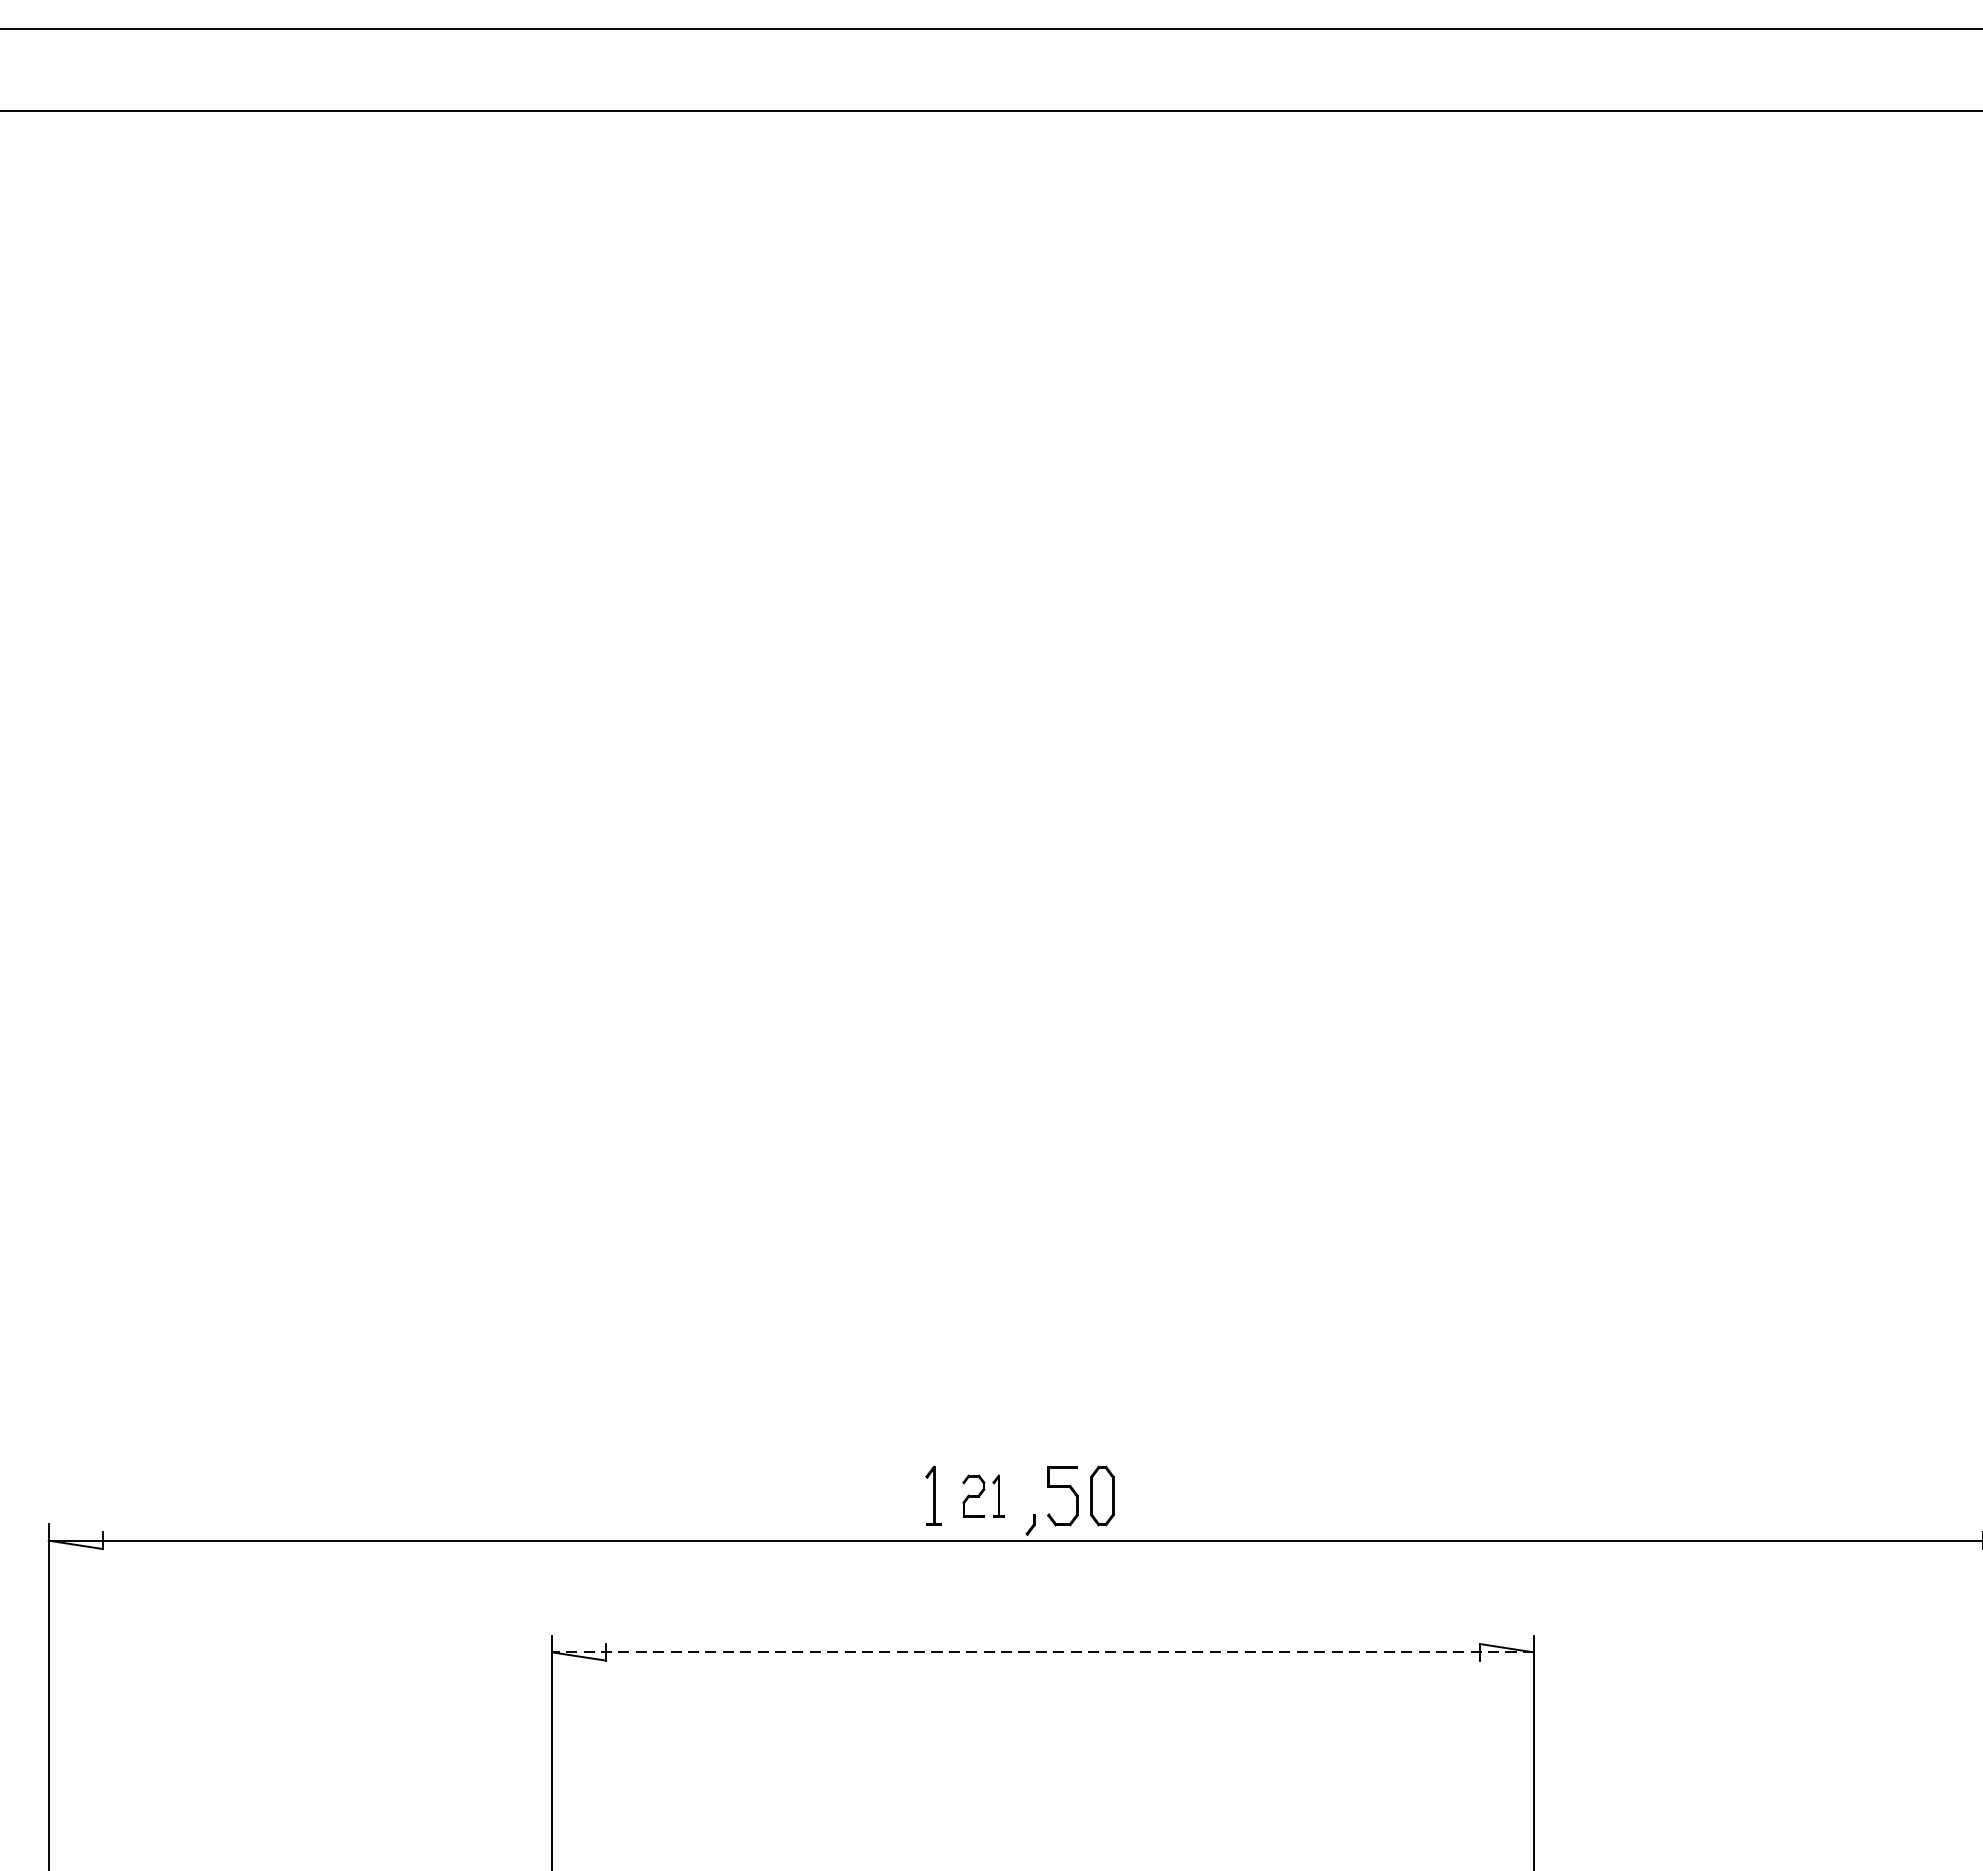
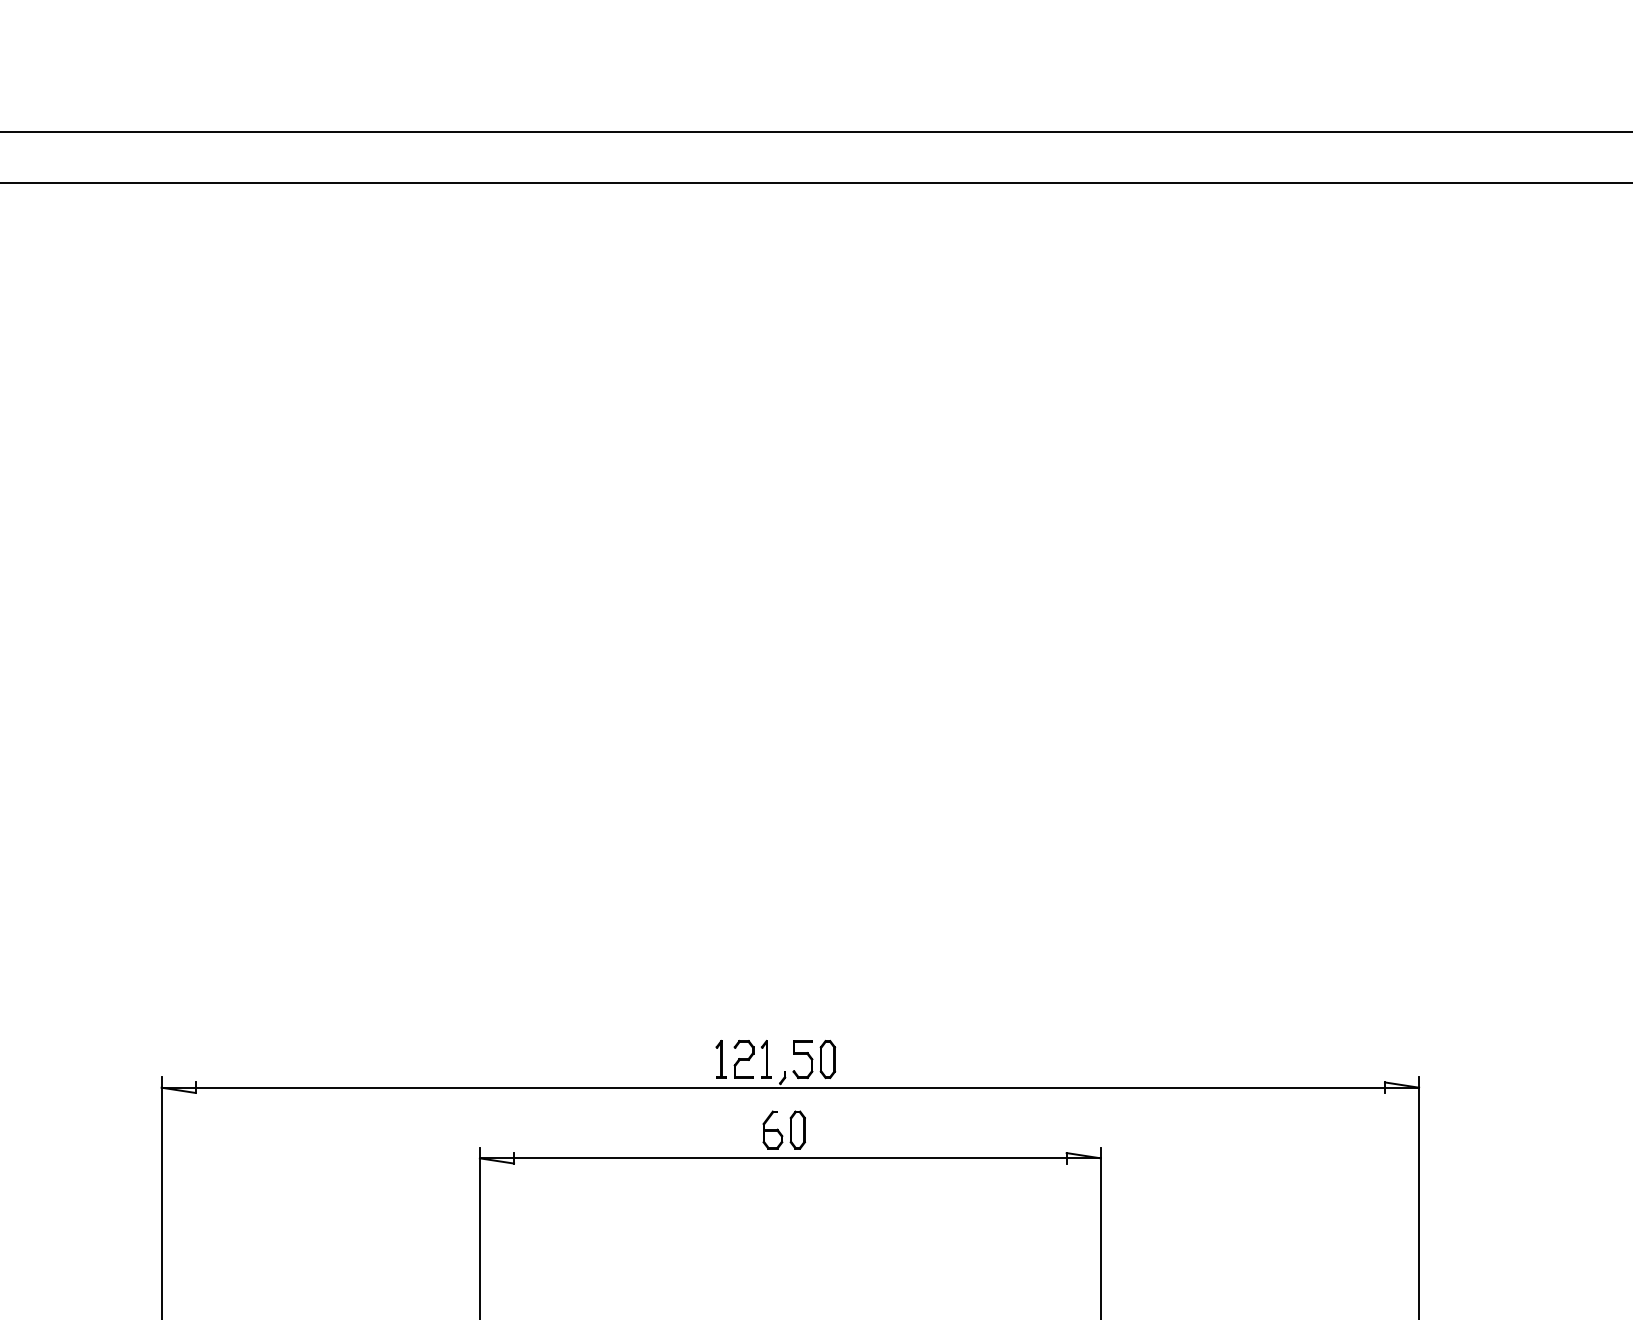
part: (983, 1496) -> (752, 1059), size x1.43
part: (1032, 1606) -> (783, 1129), added
line: (1041, 1652) -> (789, 1158), dashed -> solid

